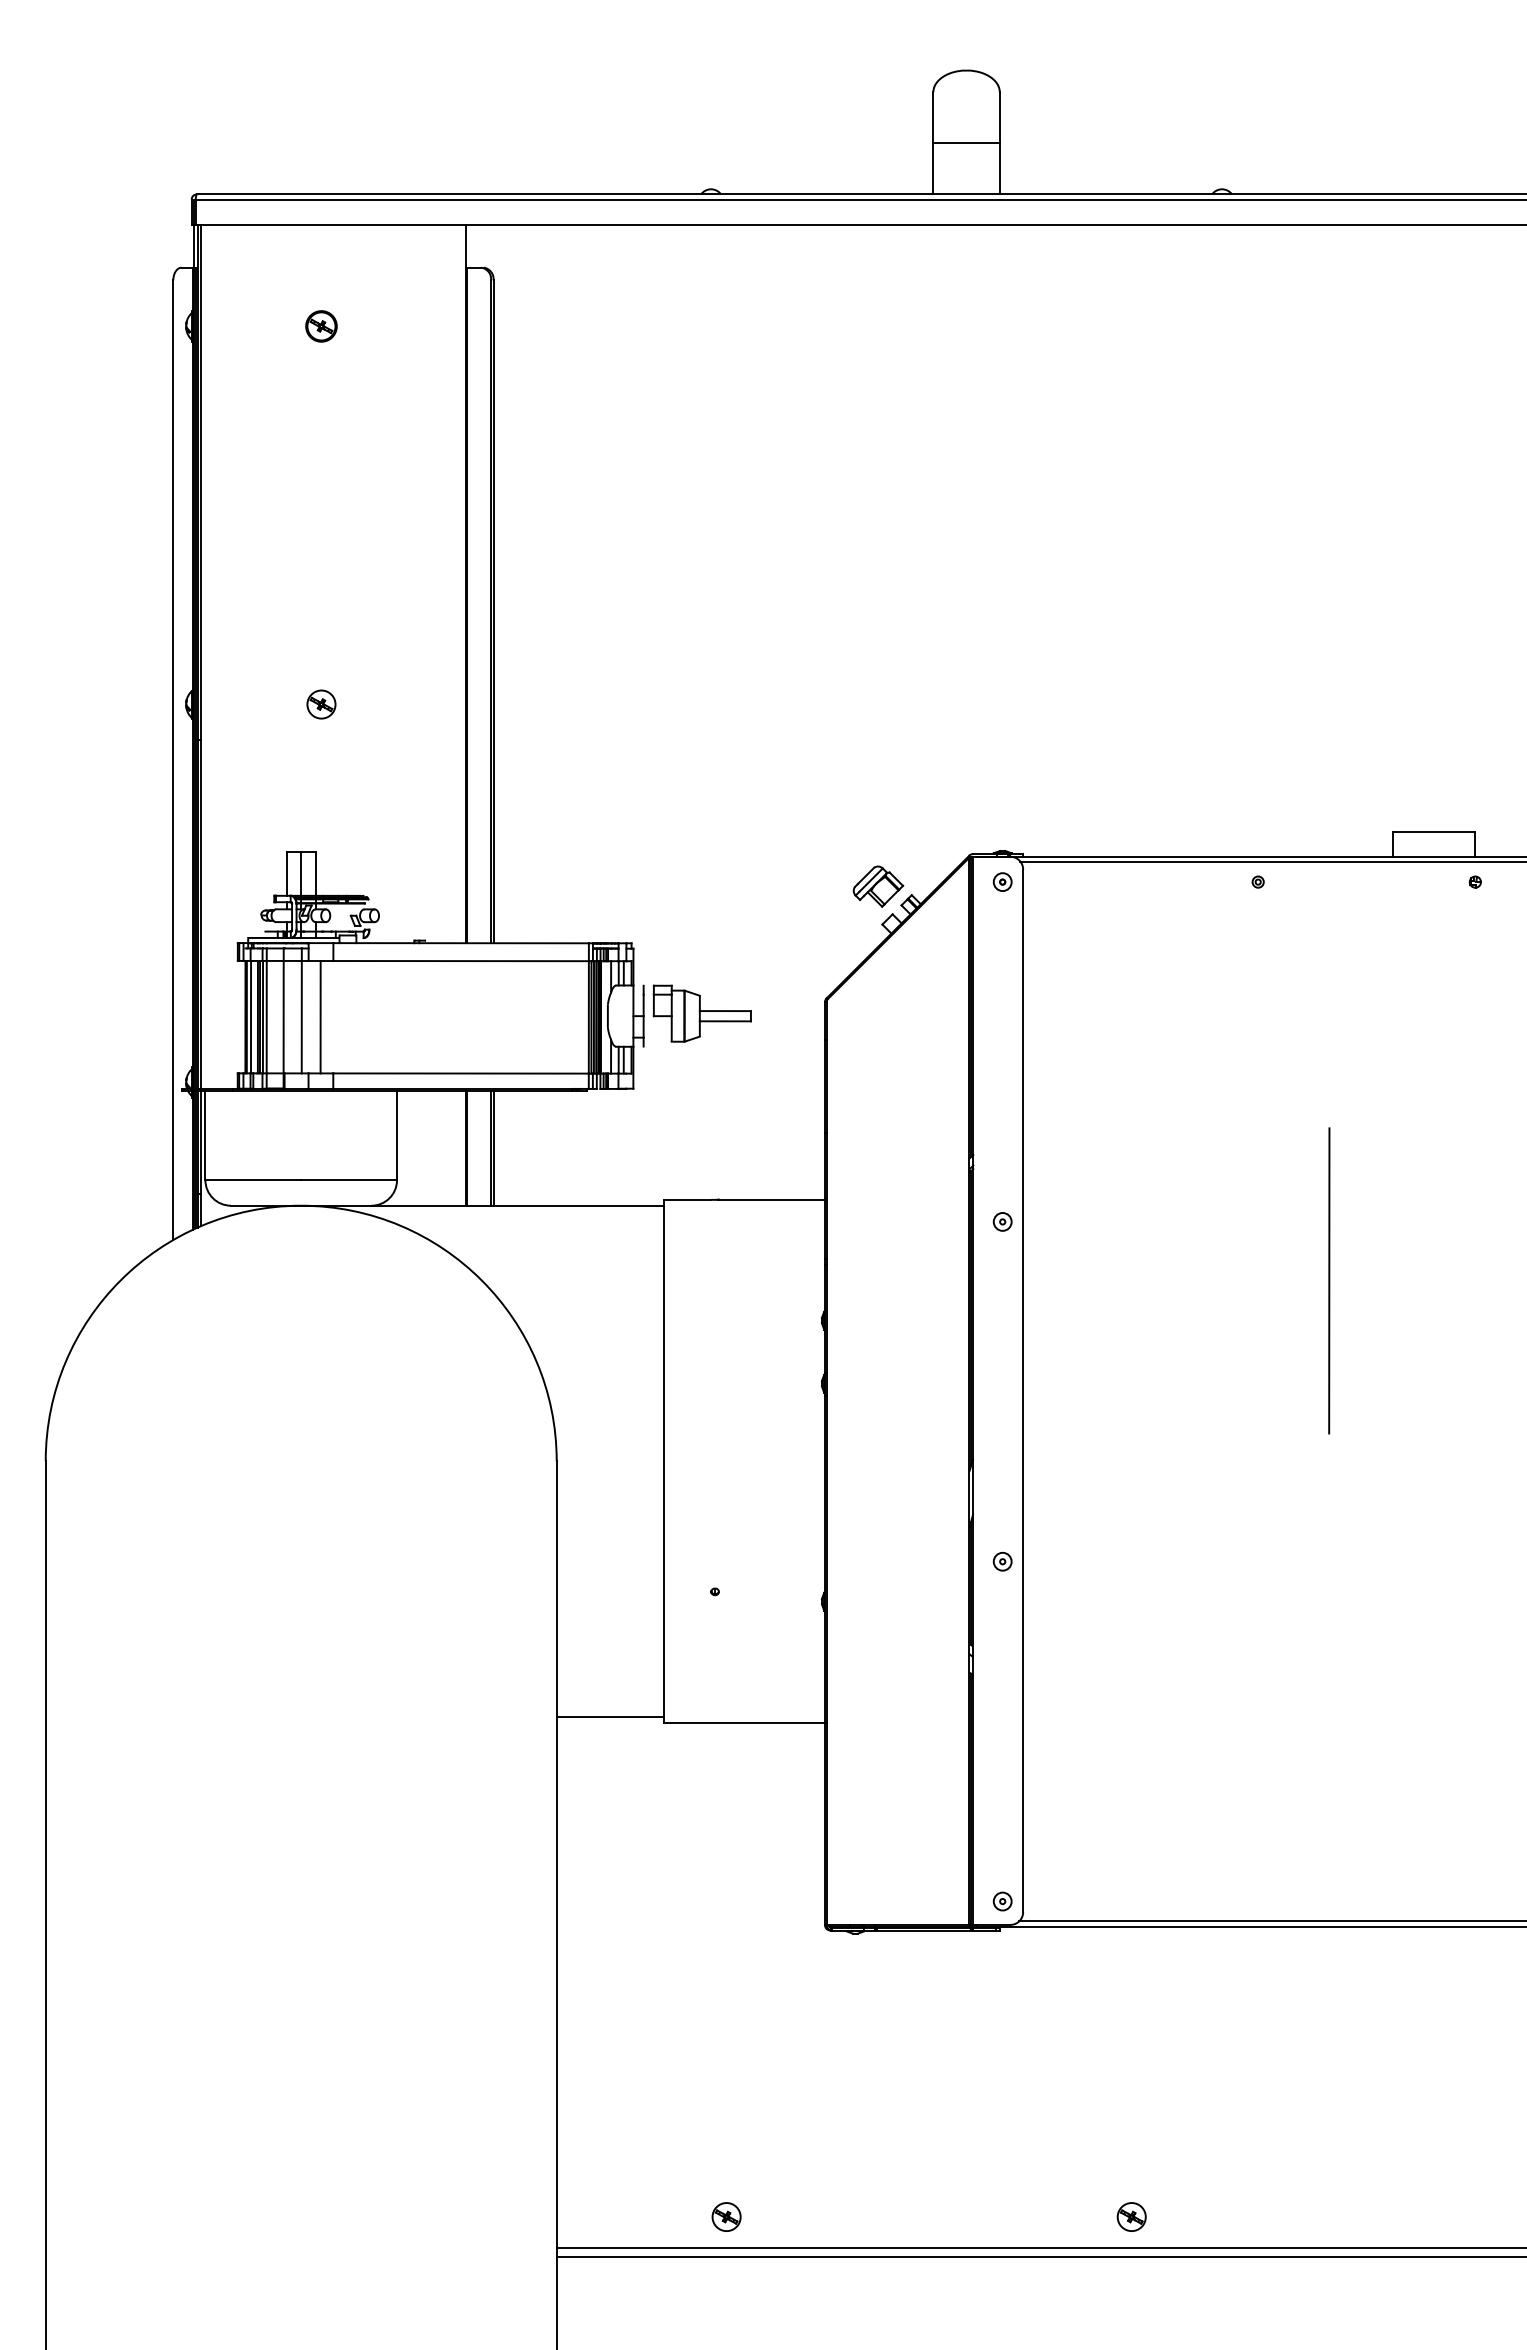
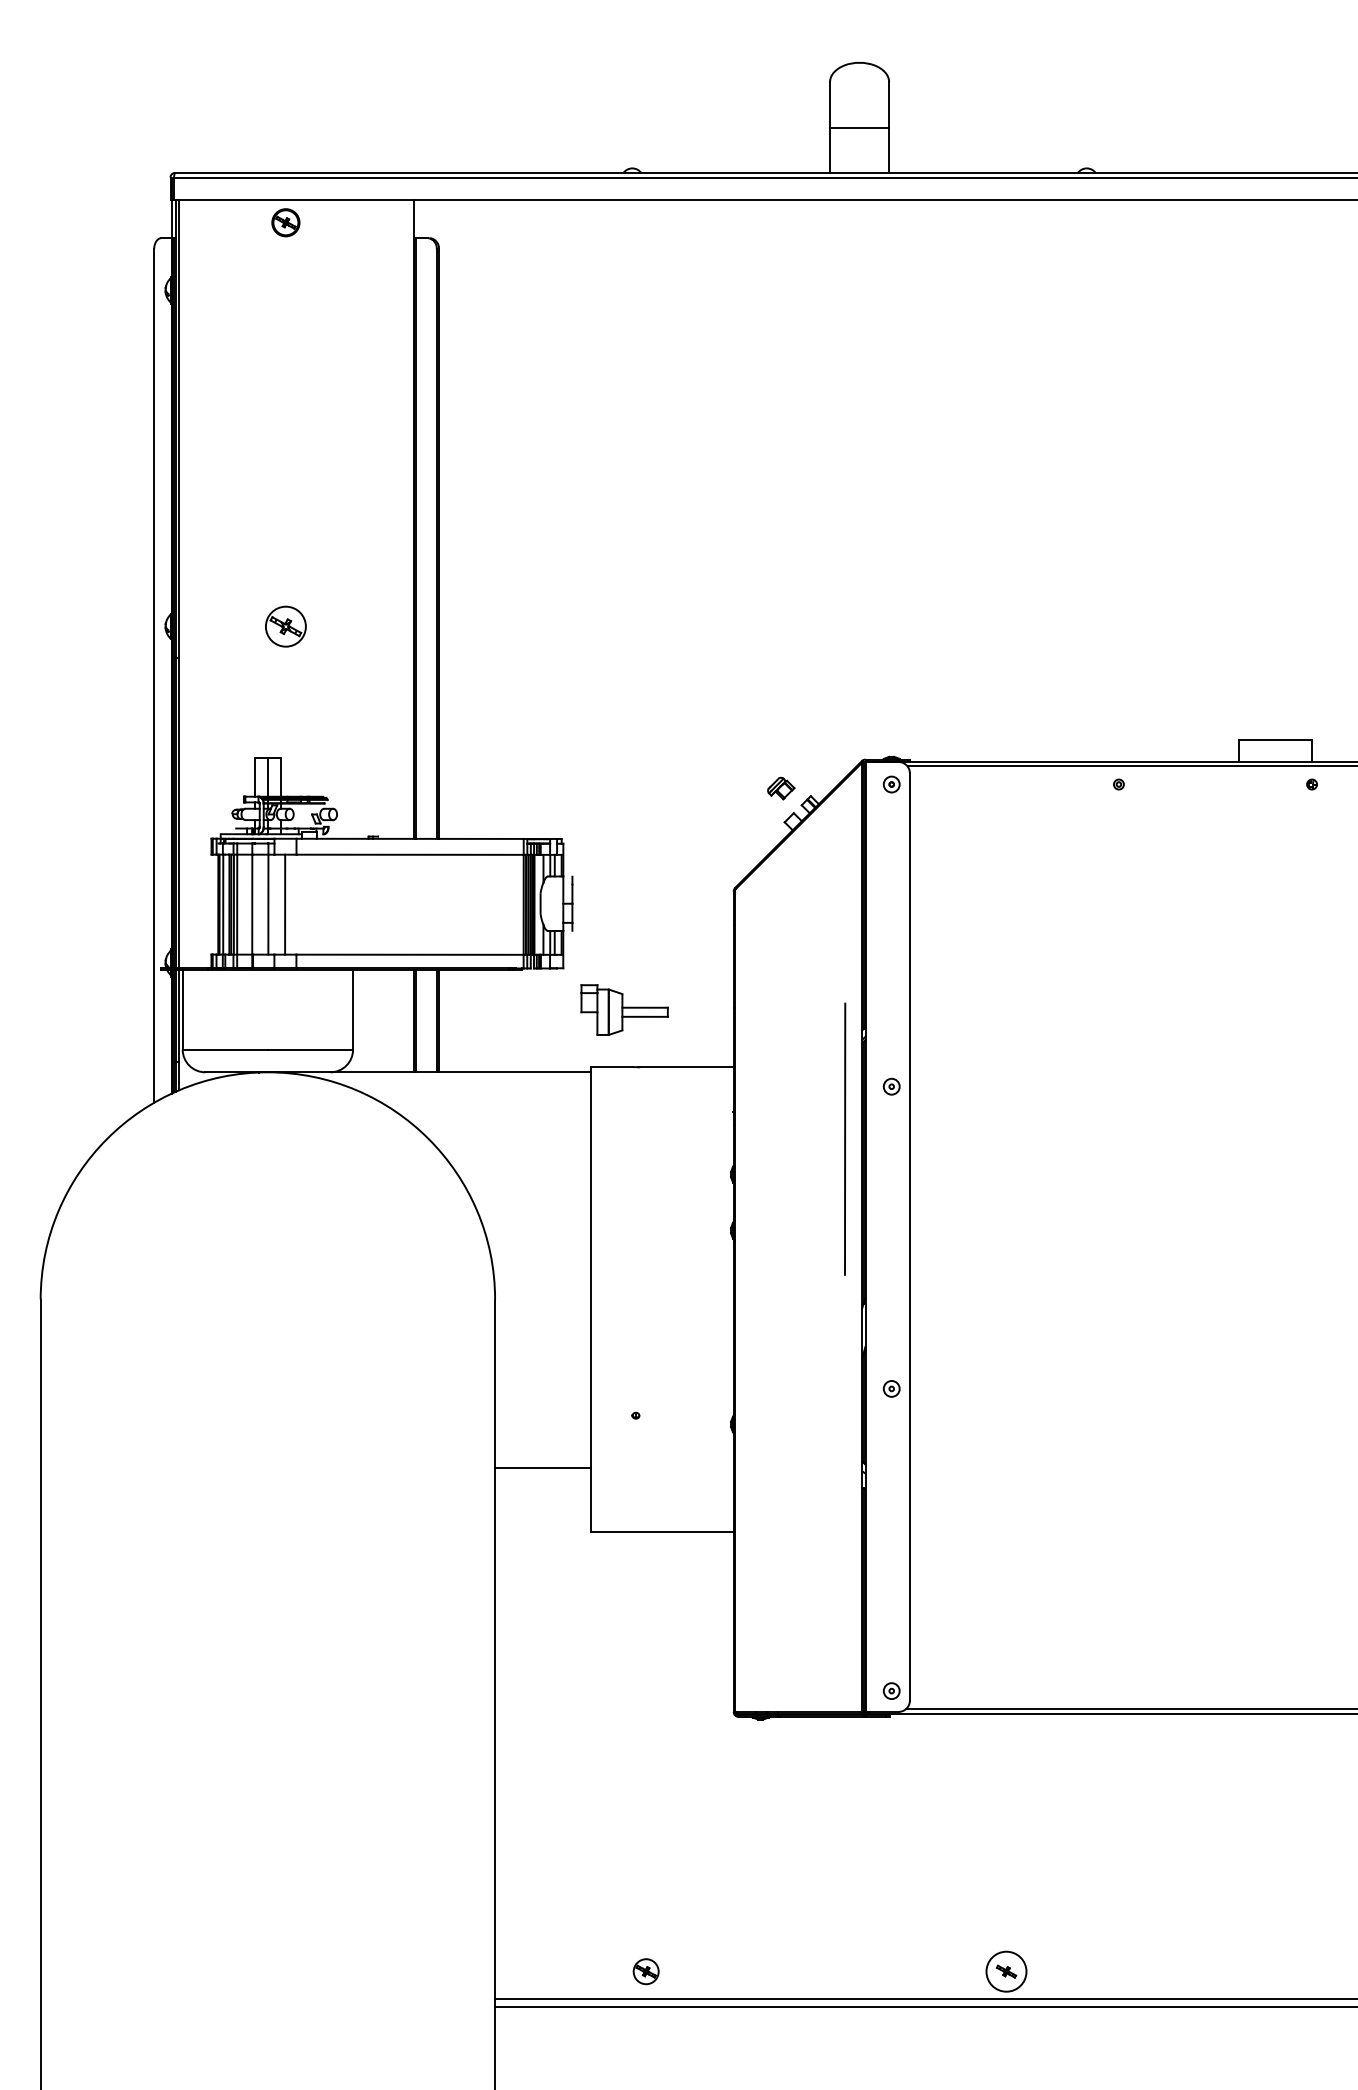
part: (321, 326) -> (285, 222), moved
part: (321, 704) -> (285, 626), size x1.6
part: (878, 886) -> (781, 788), size x0.6
part: (701, 1013) -> (623, 1009), moved
line: (1329, 1280) -> (845, 1138), moved
line: (610, 1716) -> (542, 1467), moved
circle: (1131, 2217) -> (1006, 1972), size x1.6

